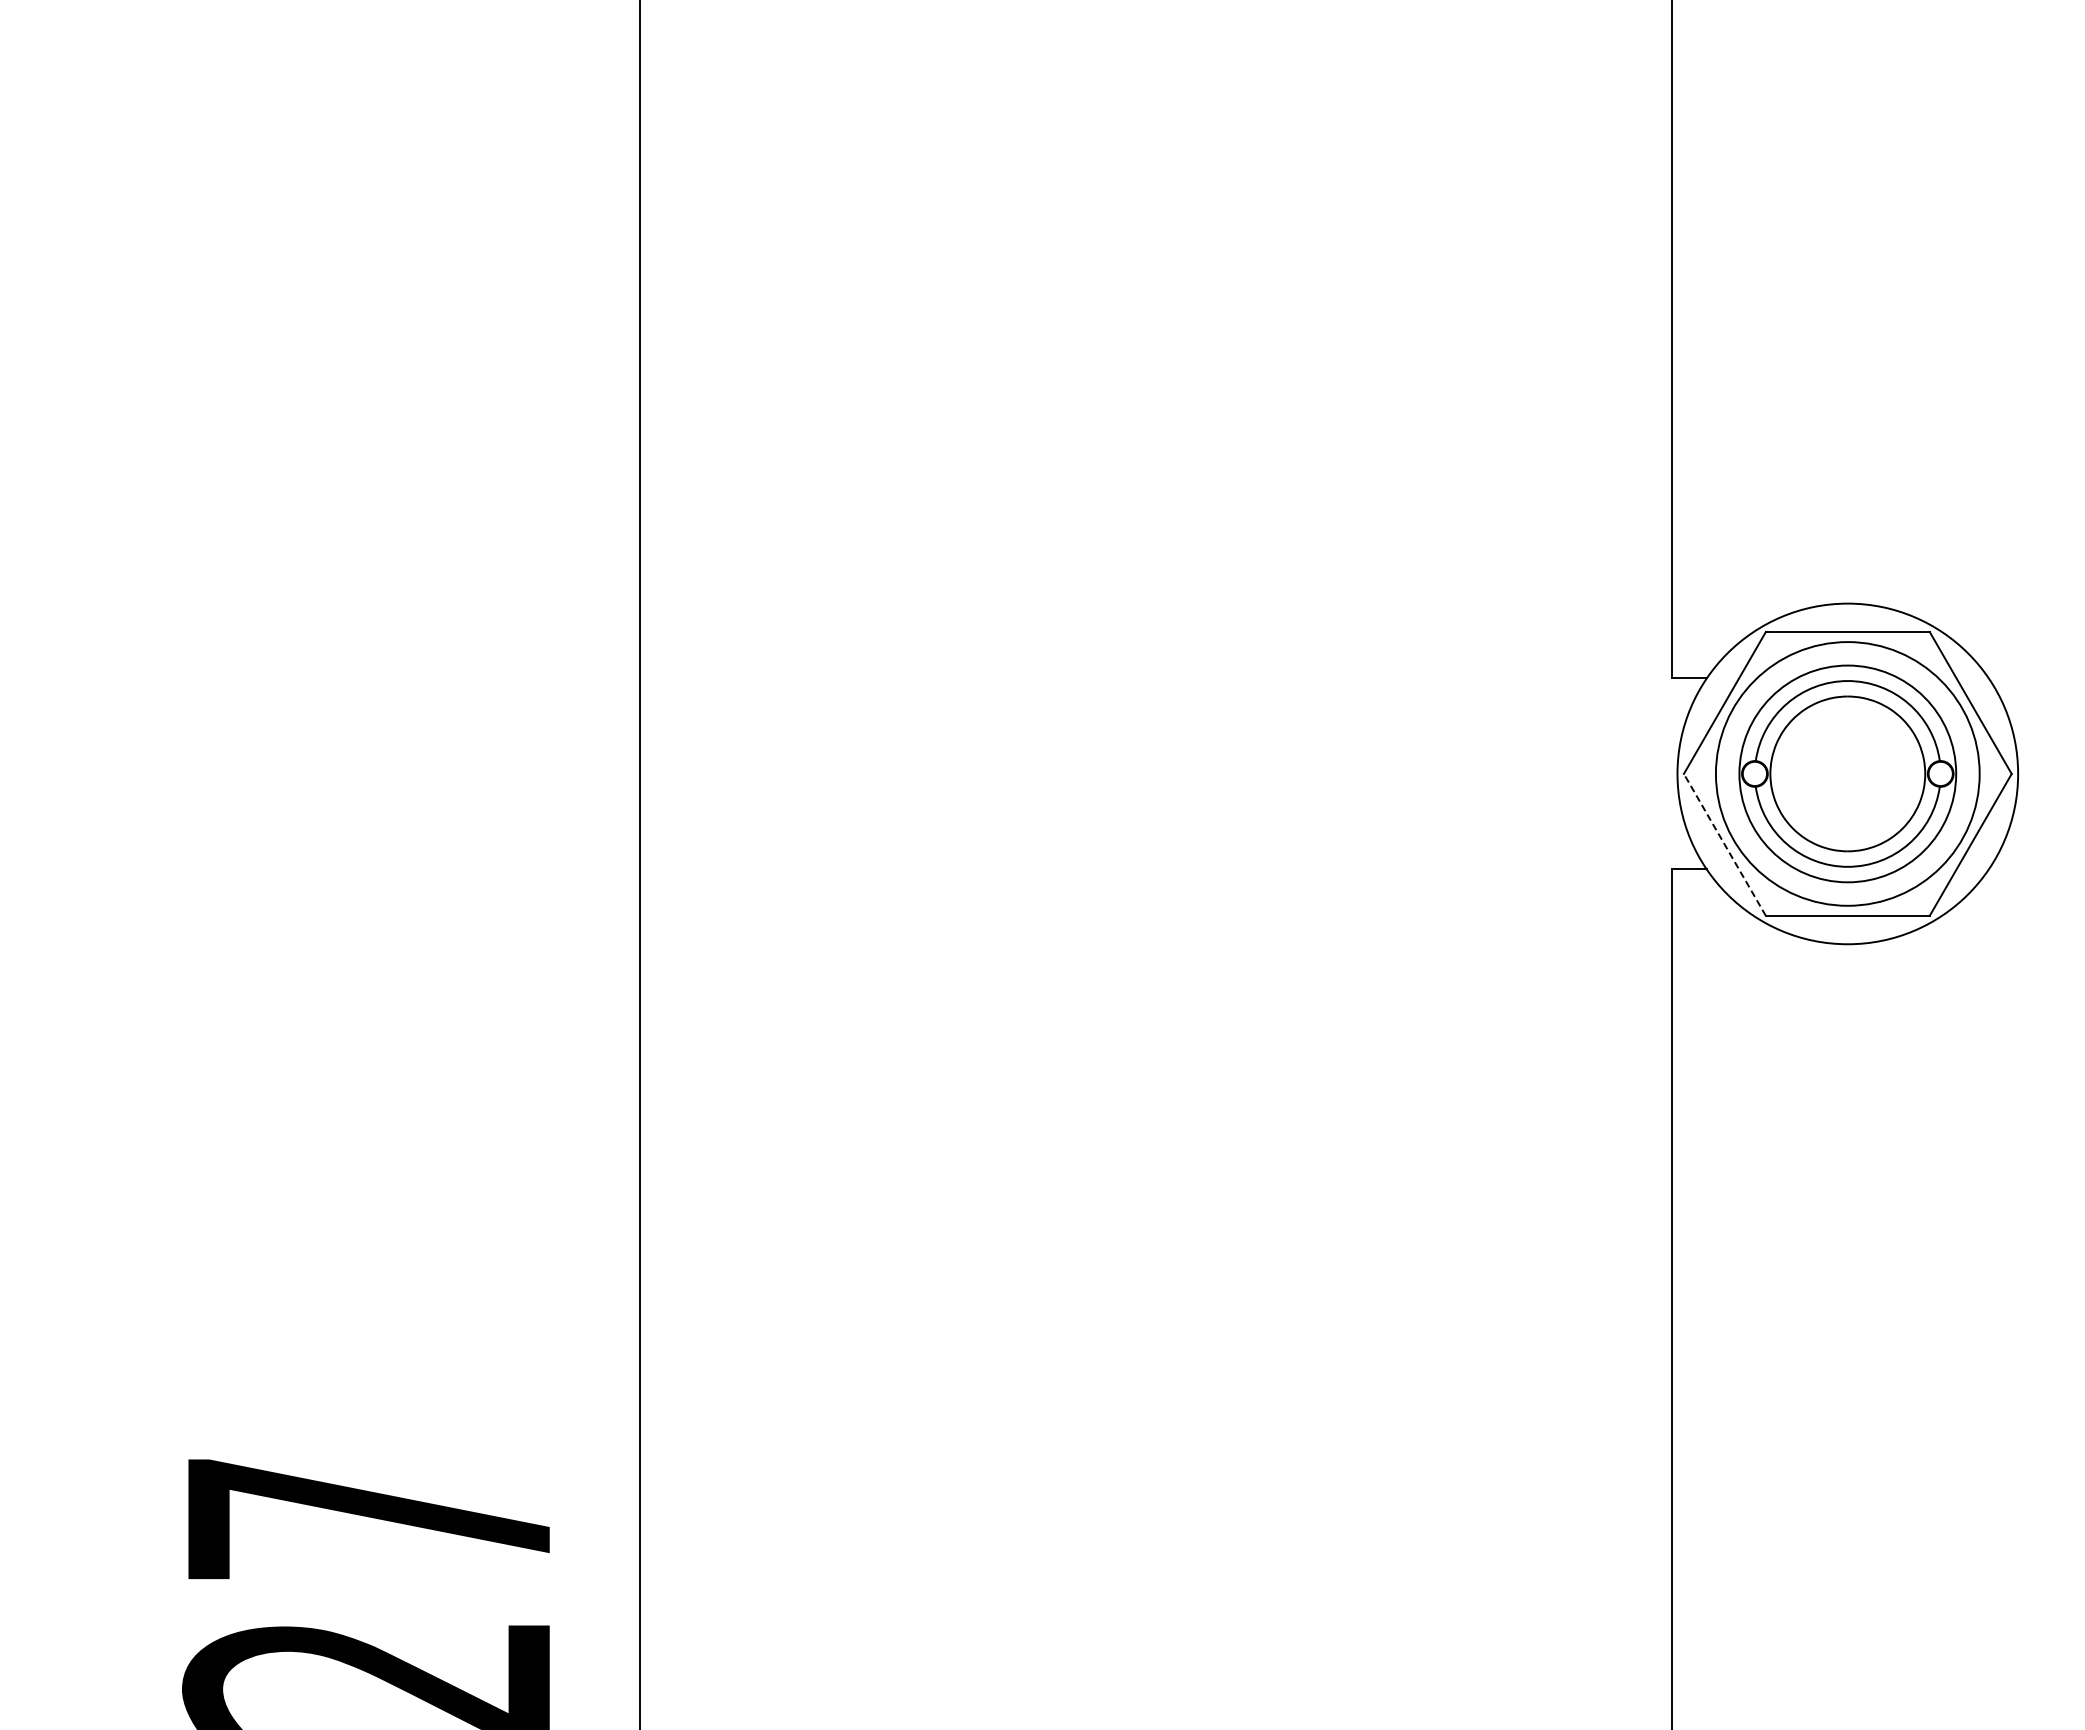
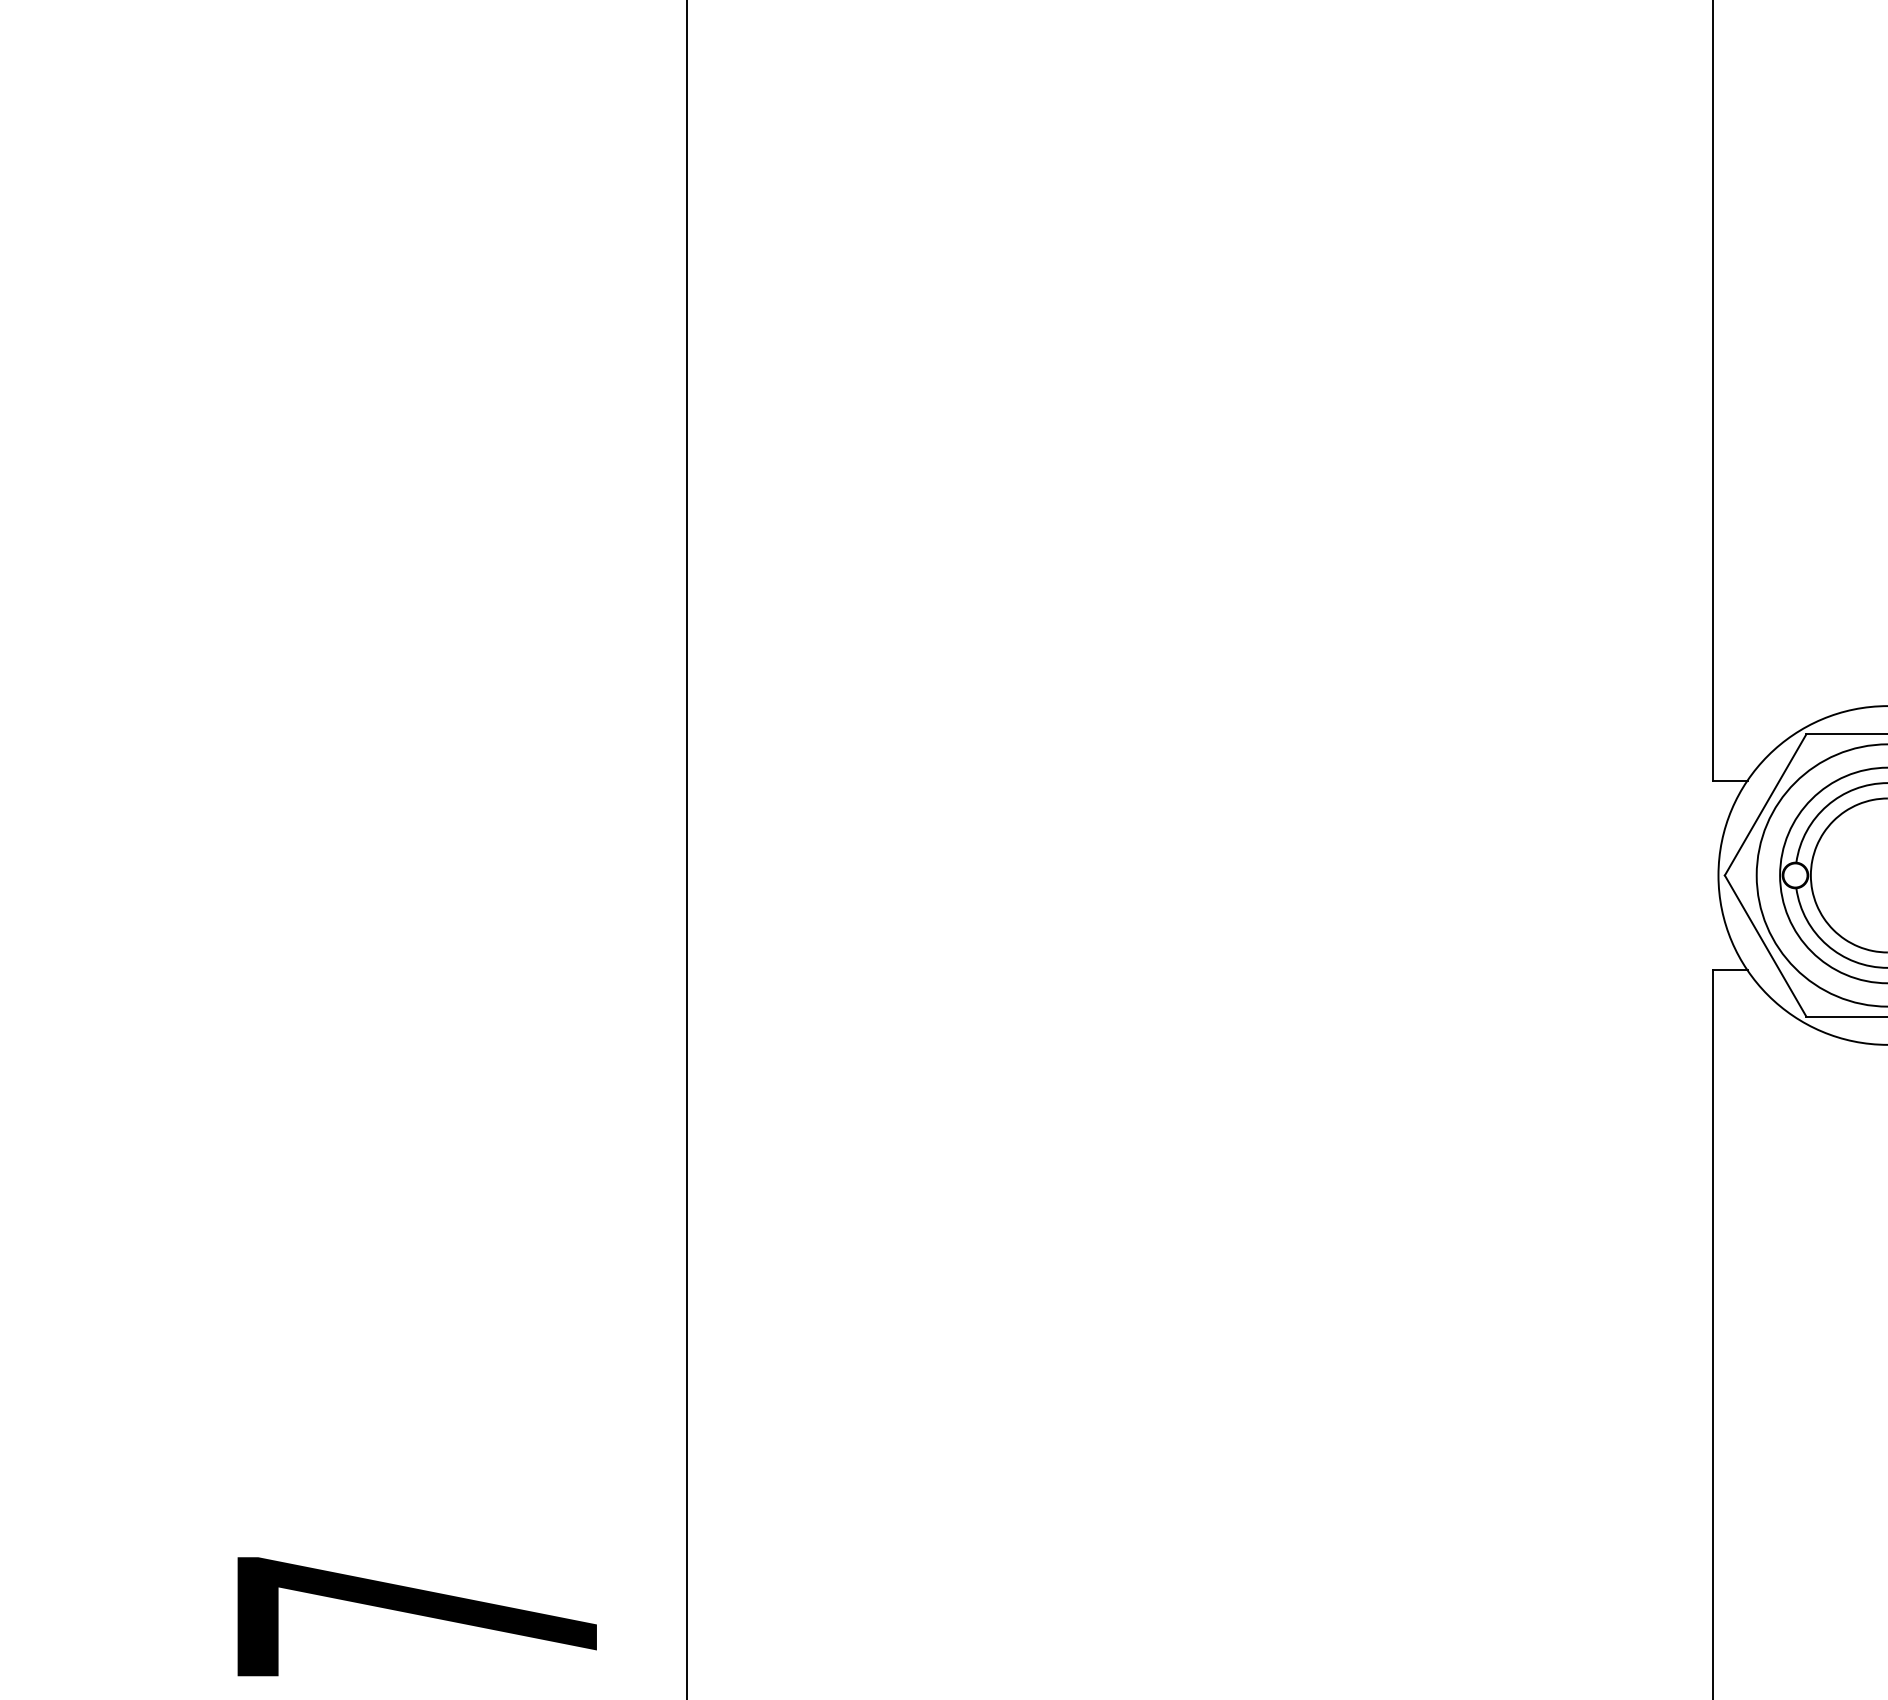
line: (1724, 844) -> (1765, 945), dashed -> solid

